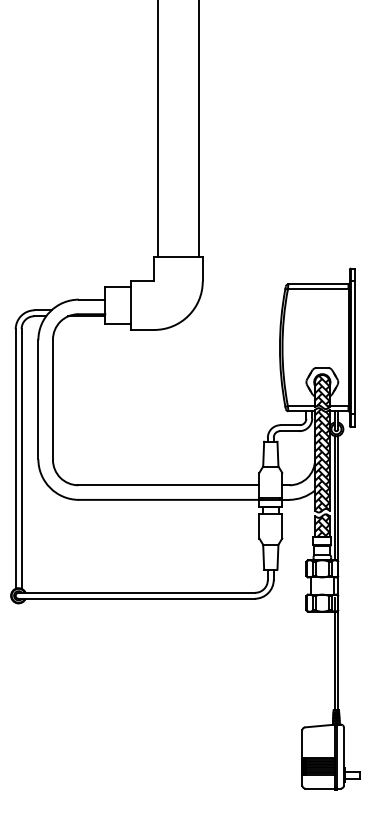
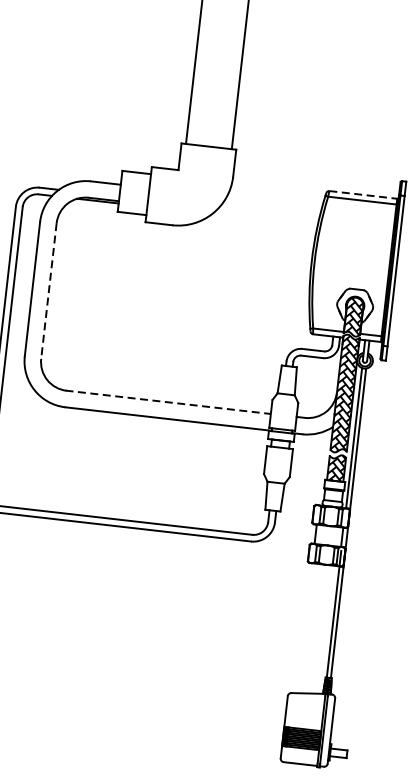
line: (318, 284) -> (363, 195), solid -> dashed
line: (52, 400) -> (48, 291), solid -> dashed
line: (168, 485) -> (168, 402), solid -> dashed

